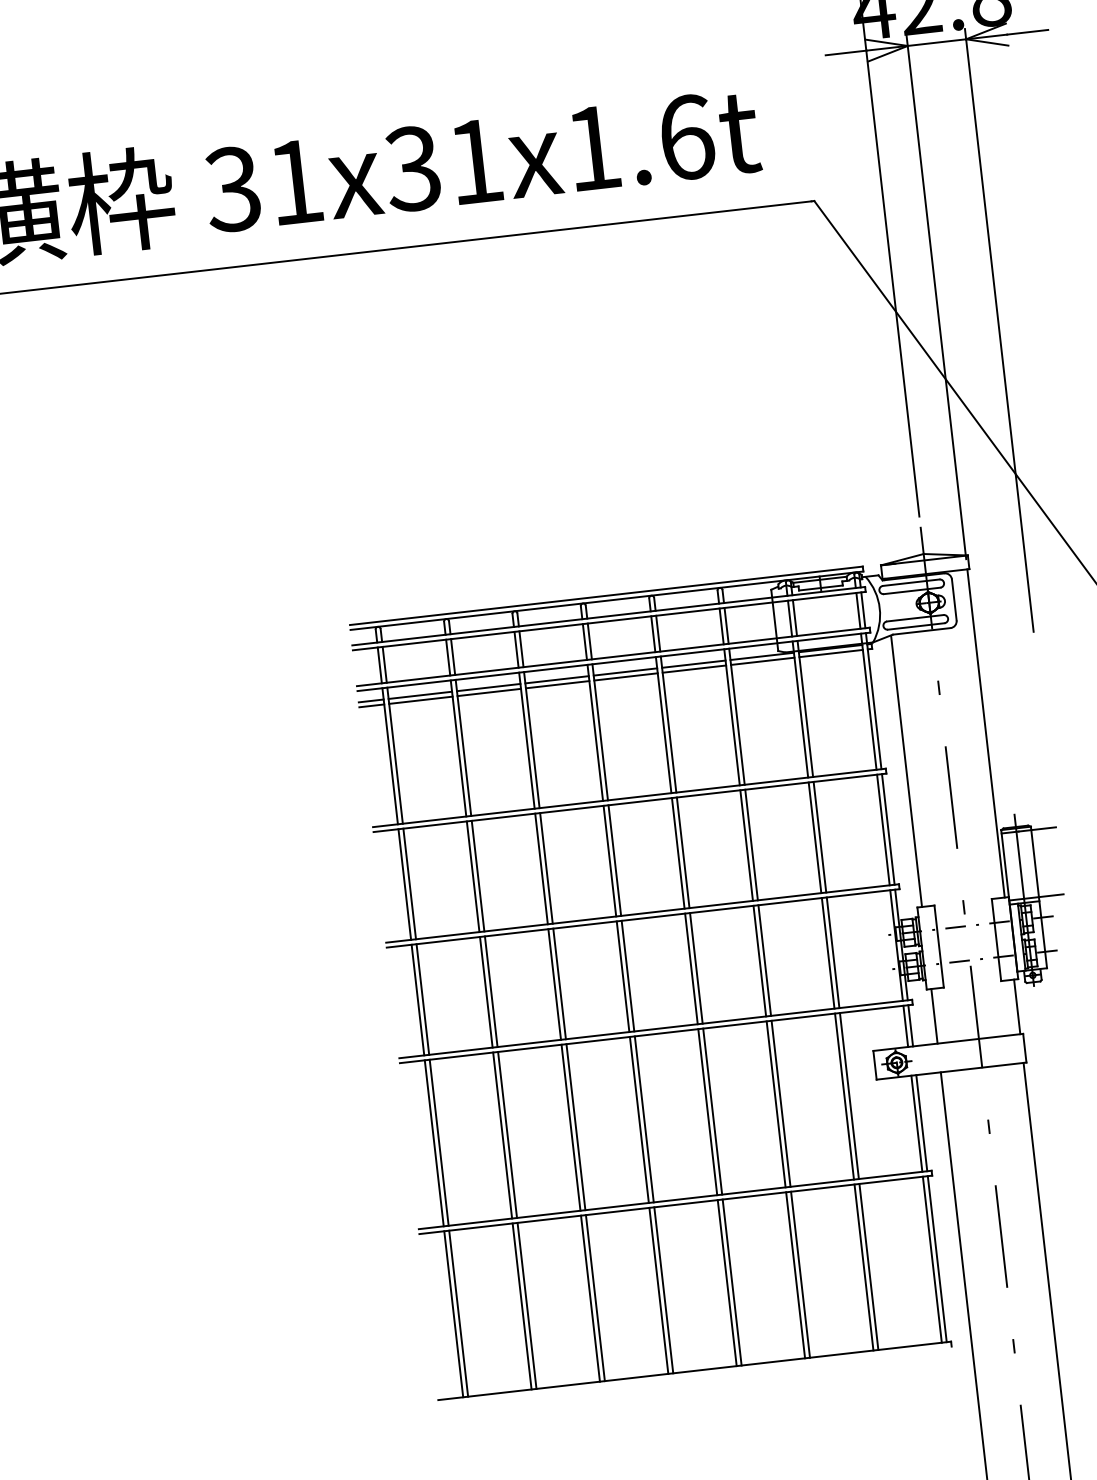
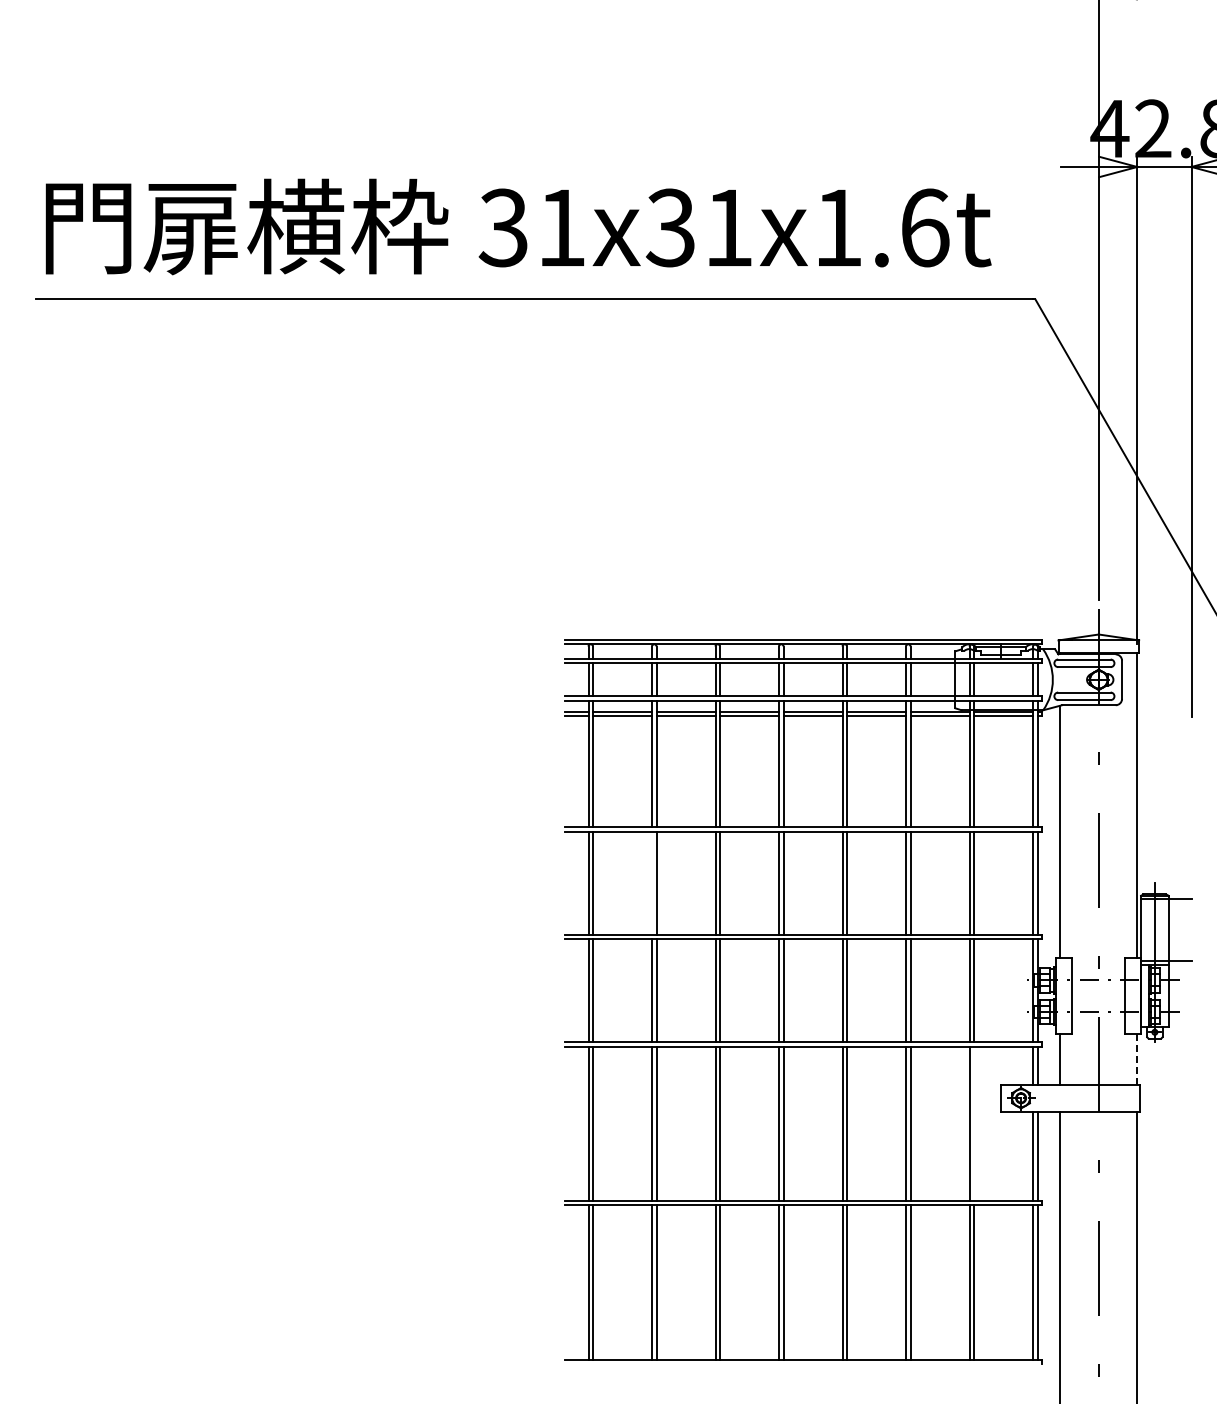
line: (473, 875) -> (652, 882), removed
line: (1017, 1007) -> (1137, 1060), solid -> dashed
line: (849, 1095) -> (974, 1123), removed

